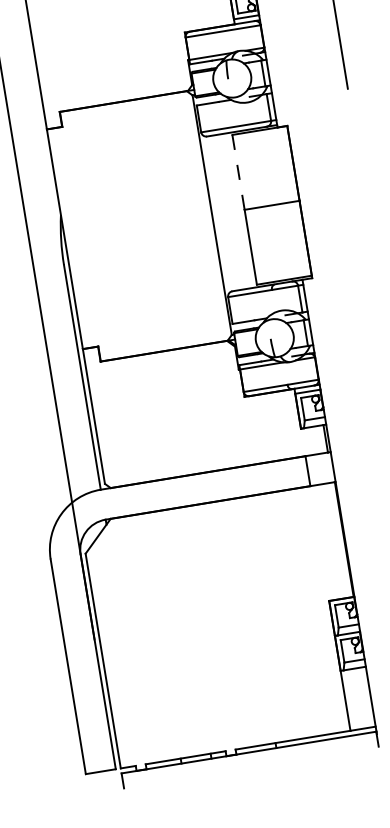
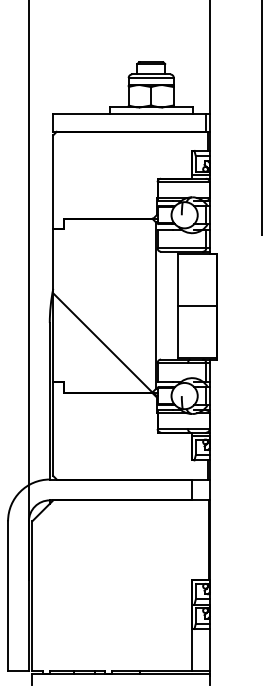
line: (238, 172) -> (178, 279), dashed -> solid
hatch: (144, 280) -> (102, 342), added

